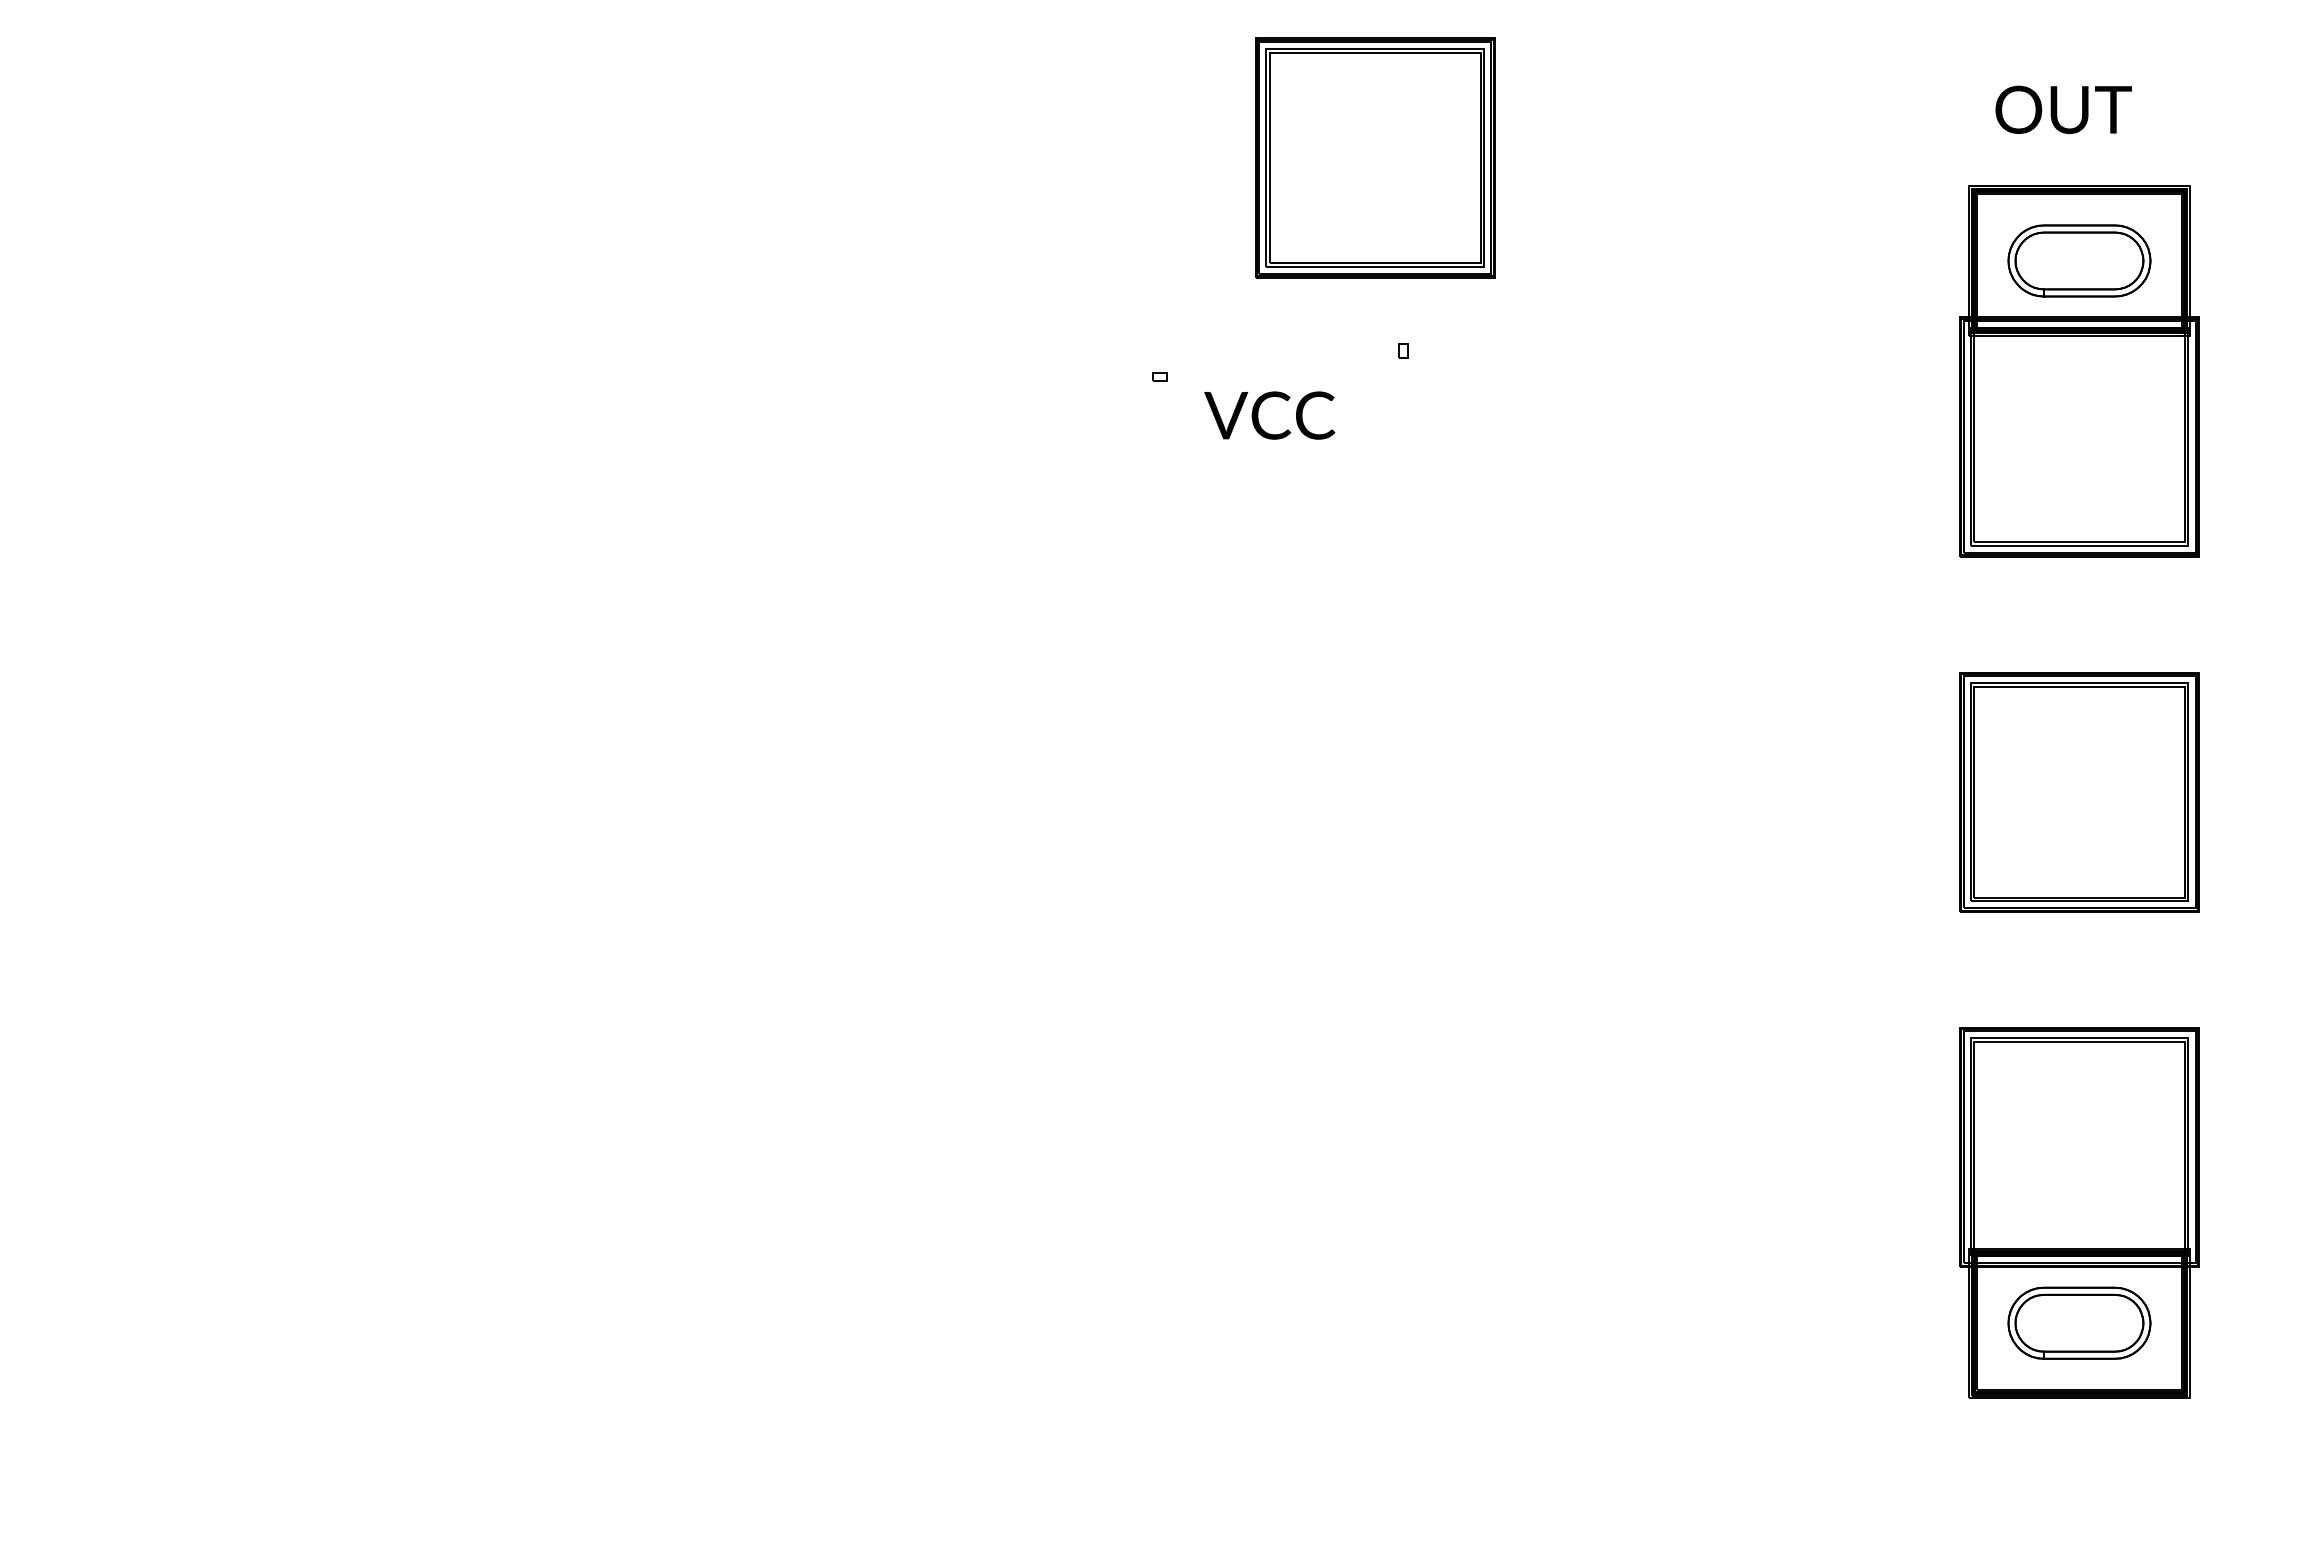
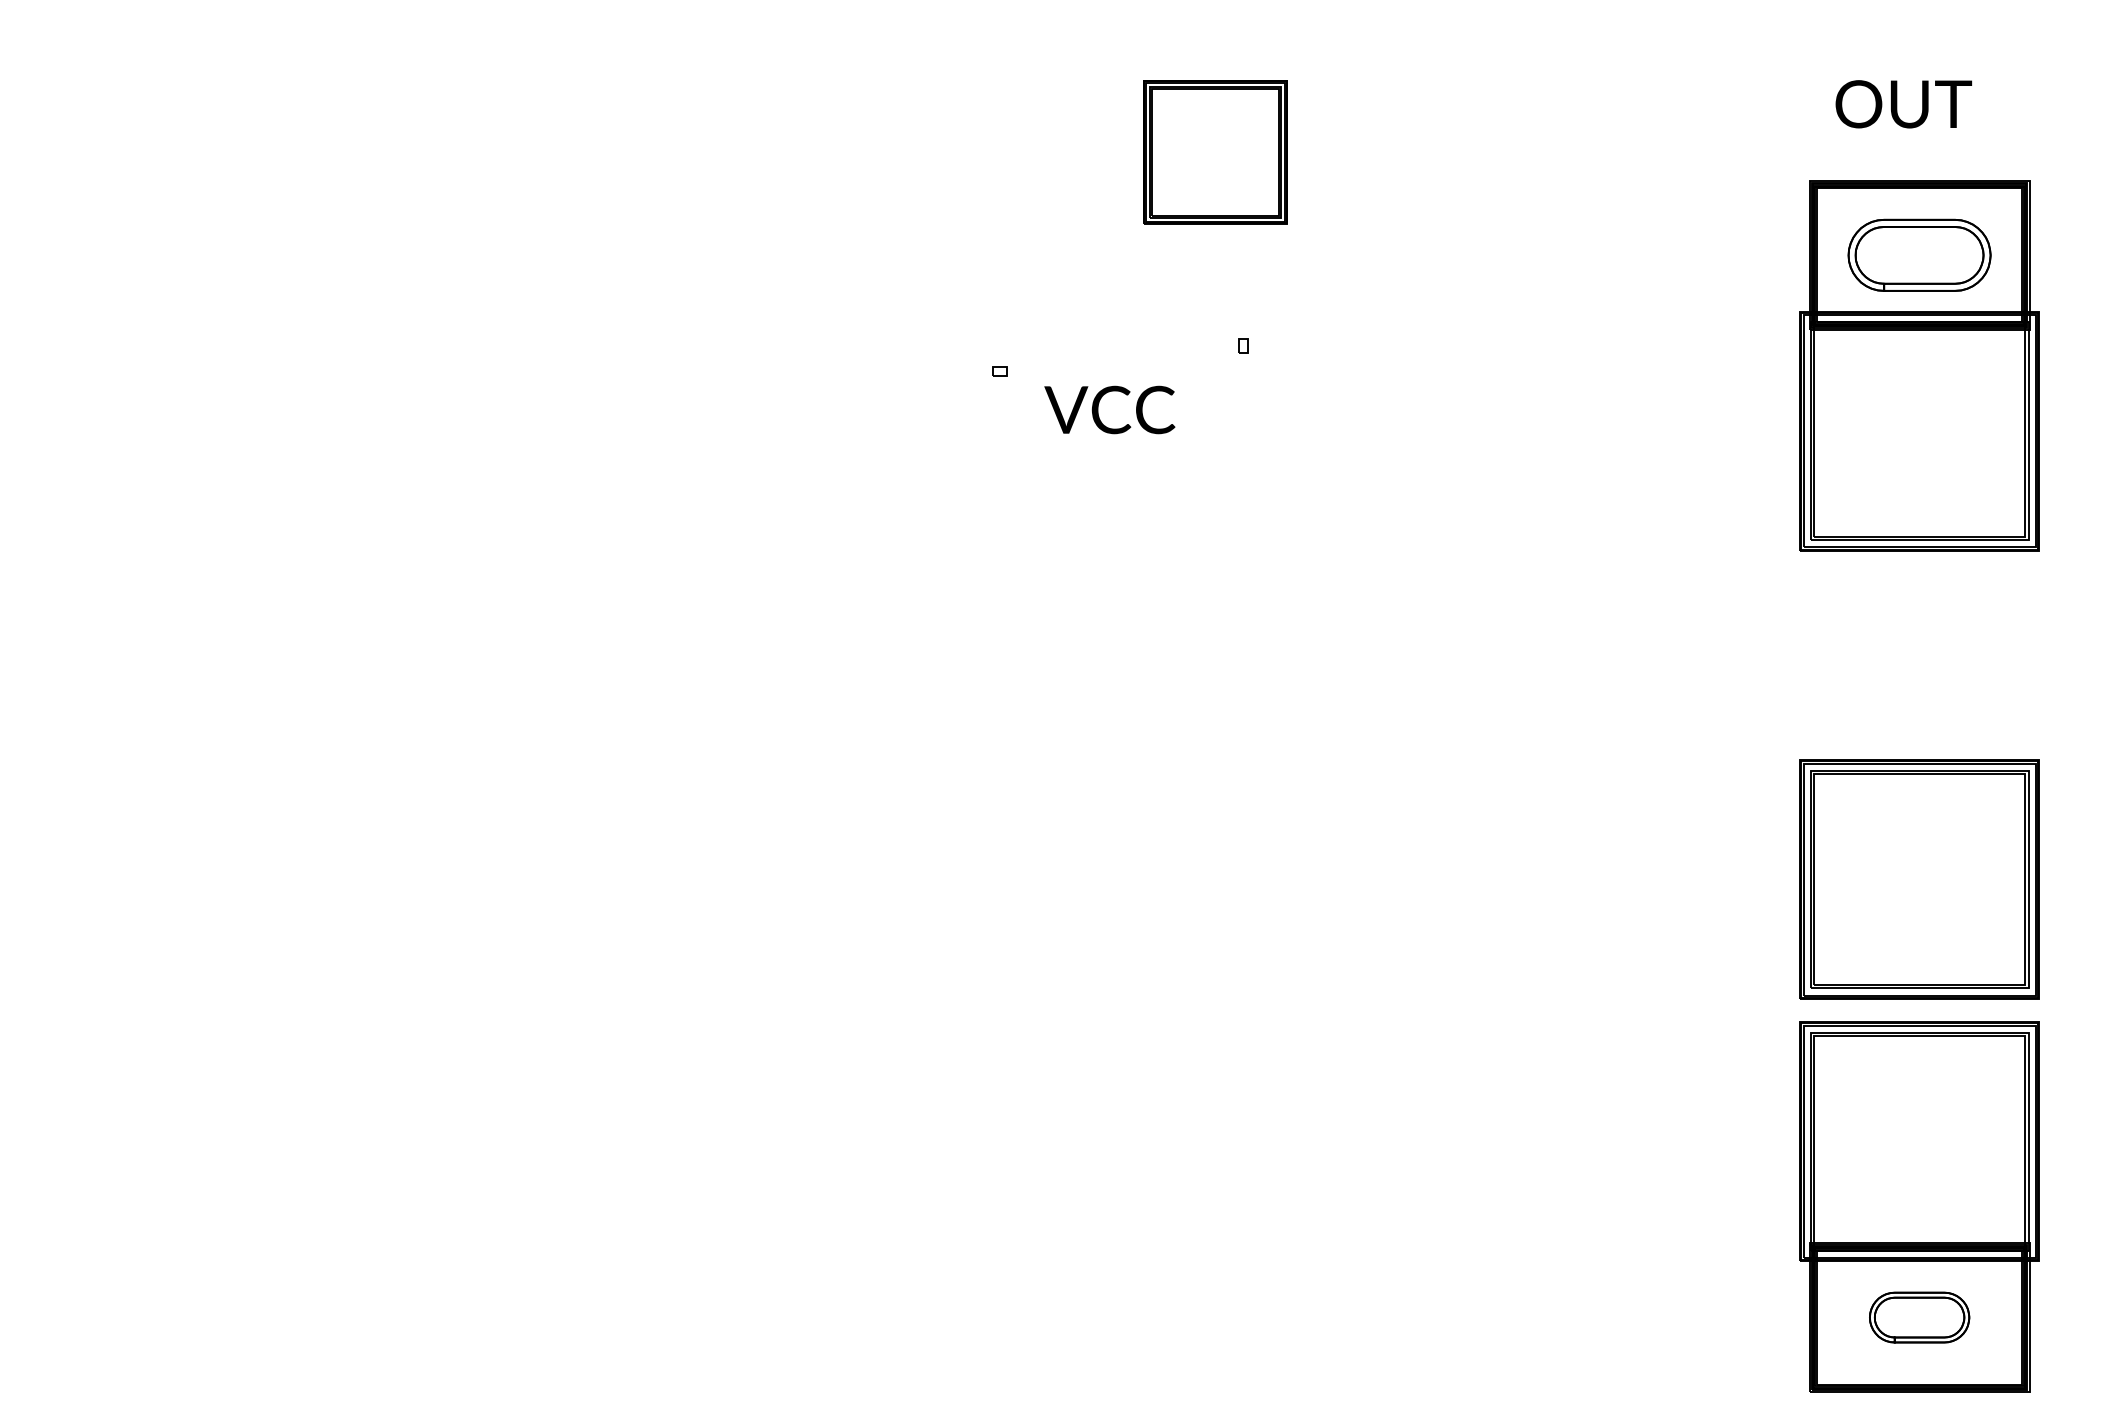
part: (1375, 157) -> (1215, 151), size x0.6
part: (2079, 792) -> (1919, 879), moved
part: (2079, 1322) -> (1919, 1316), size x0.7

